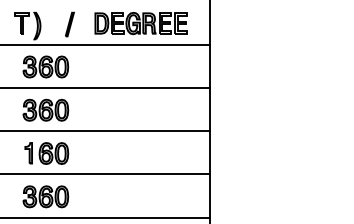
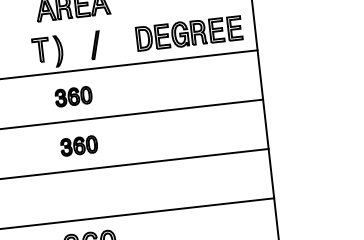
part: (140, 23) -> (188, 33), moved
part: (45, 66) -> (73, 96), size x0.7
part: (45, 109) -> (78, 145), size x0.7
part: (46, 153) -> (85, 195), removed

